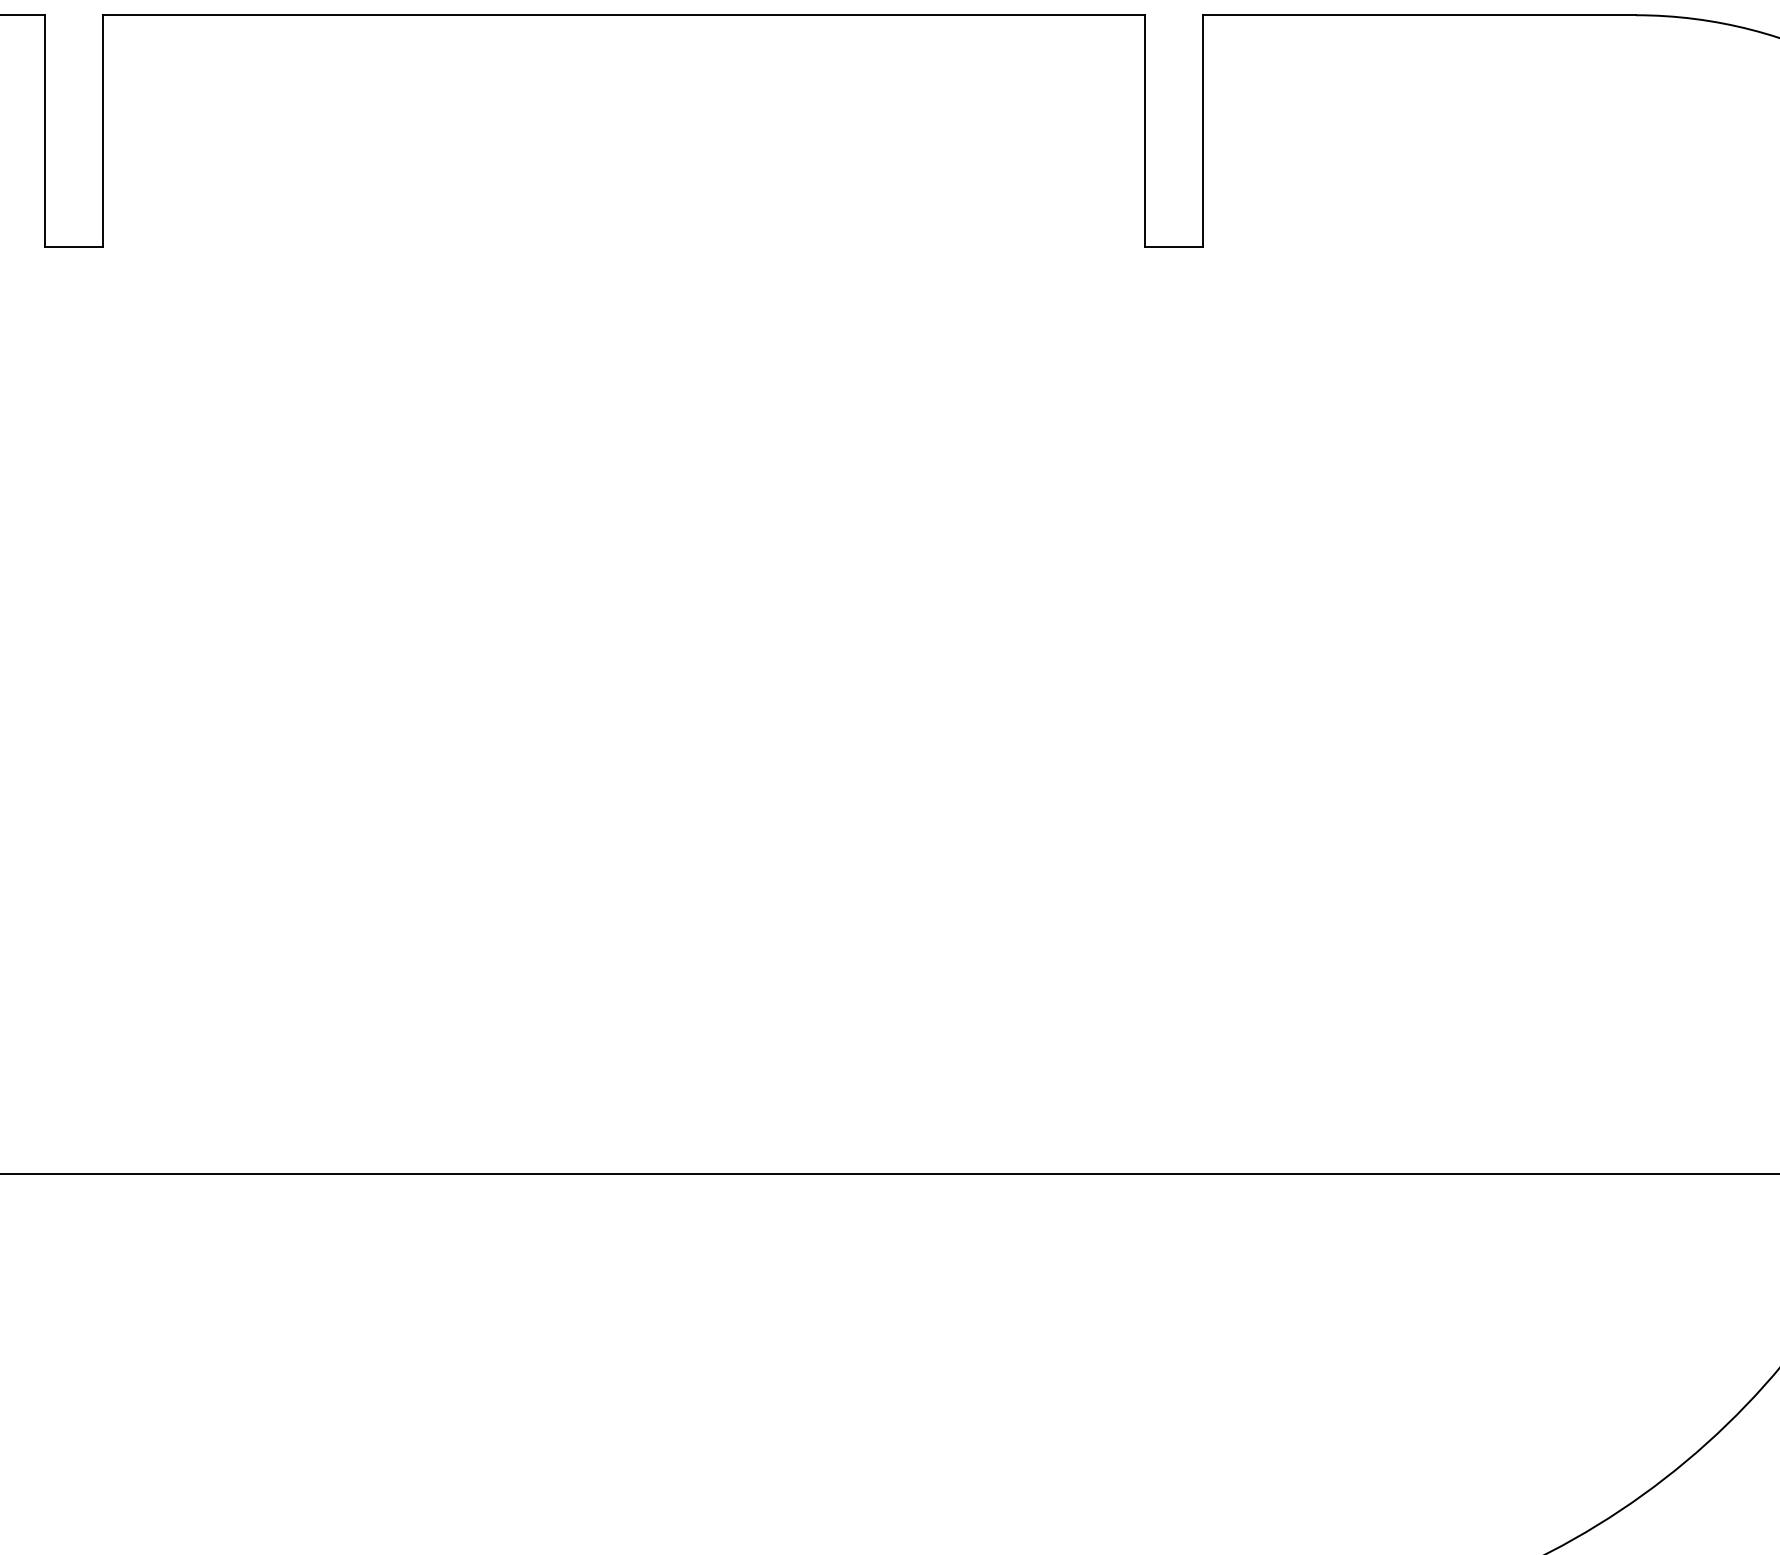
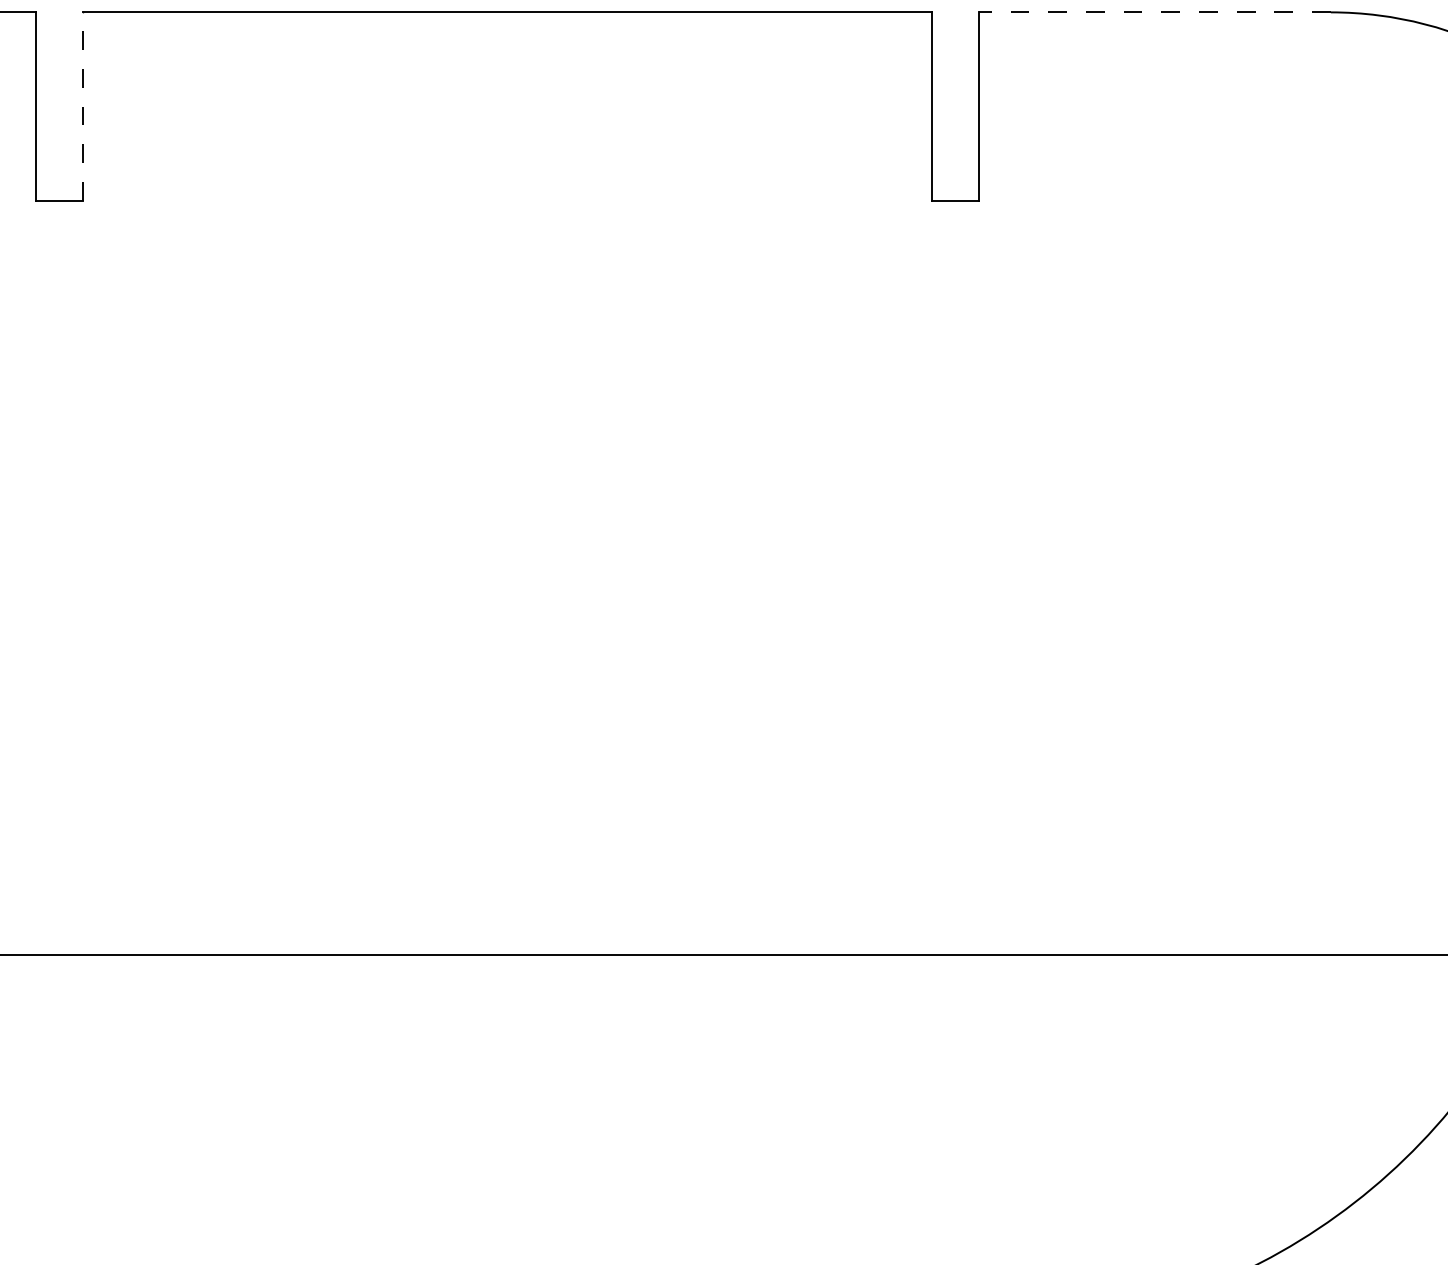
line: (1419, 15) -> (1154, 12), solid -> dashed
line: (102, 130) -> (83, 106), solid -> dashed

